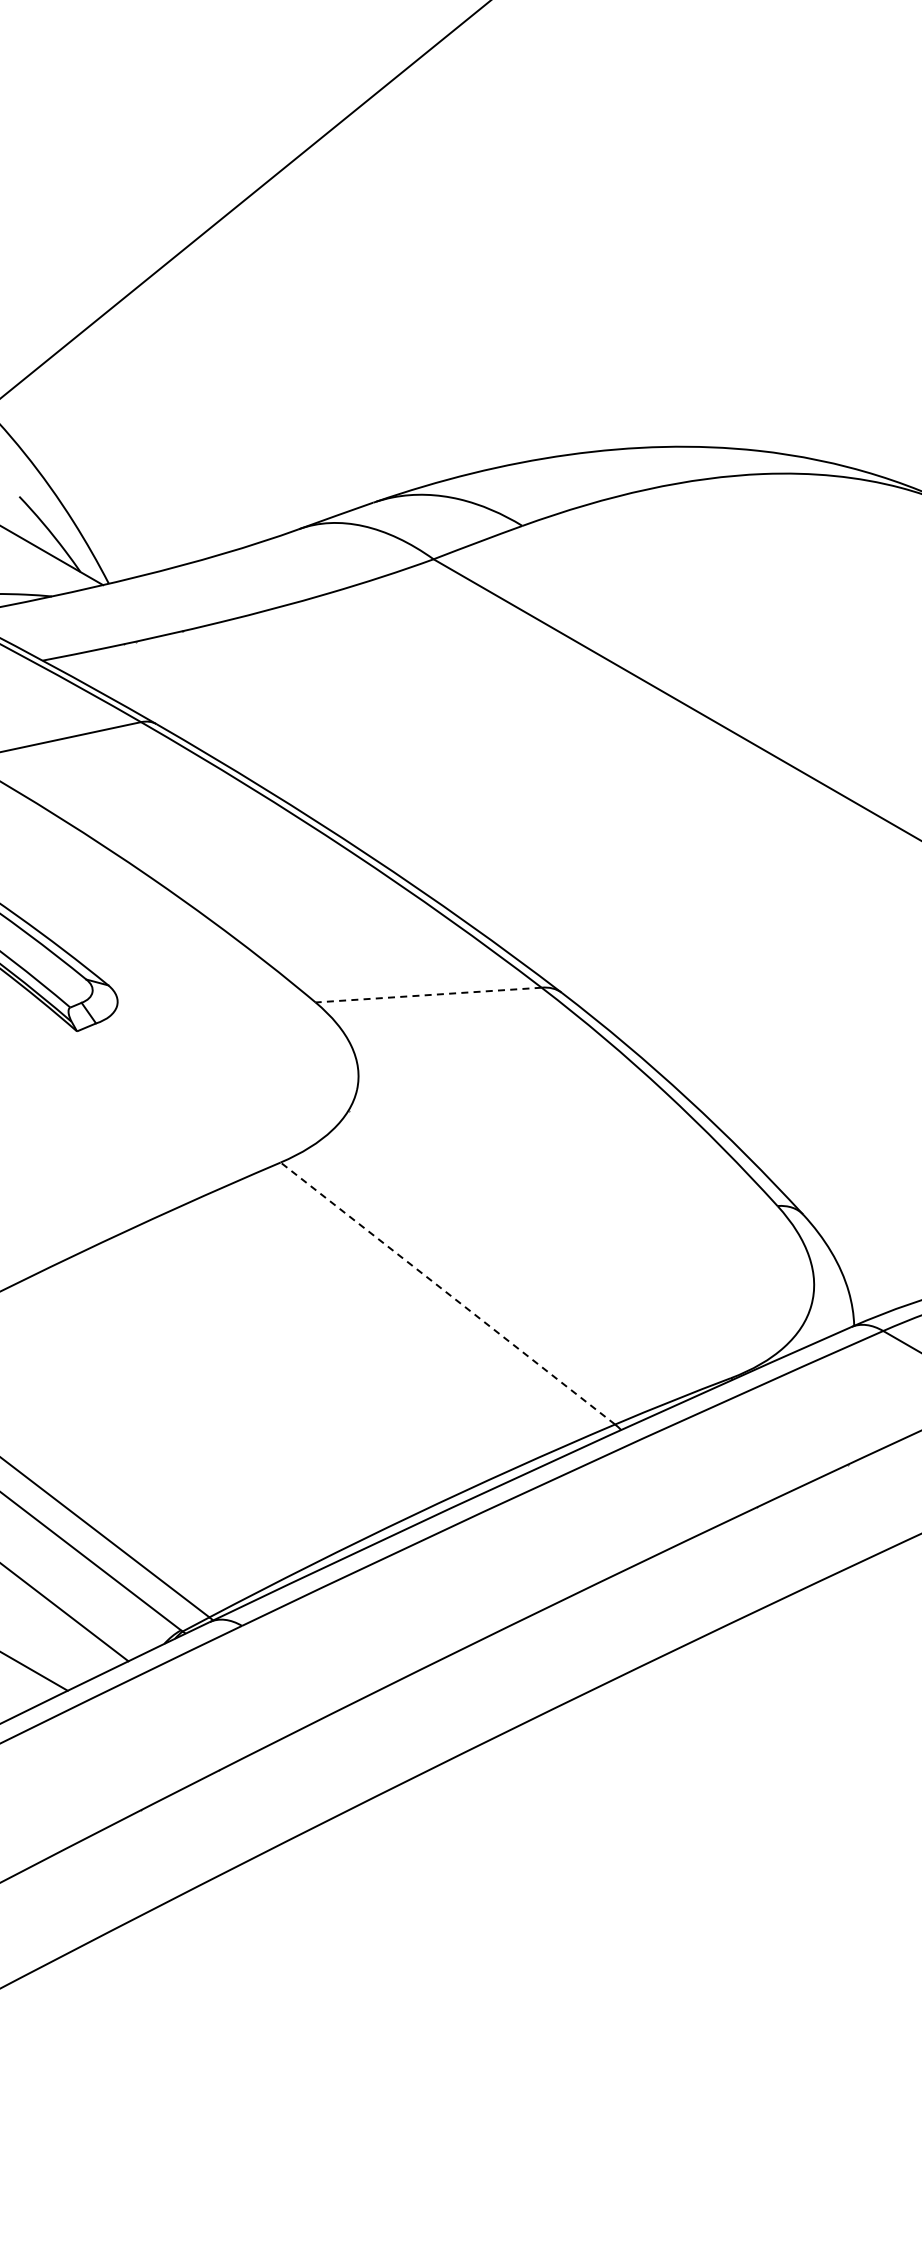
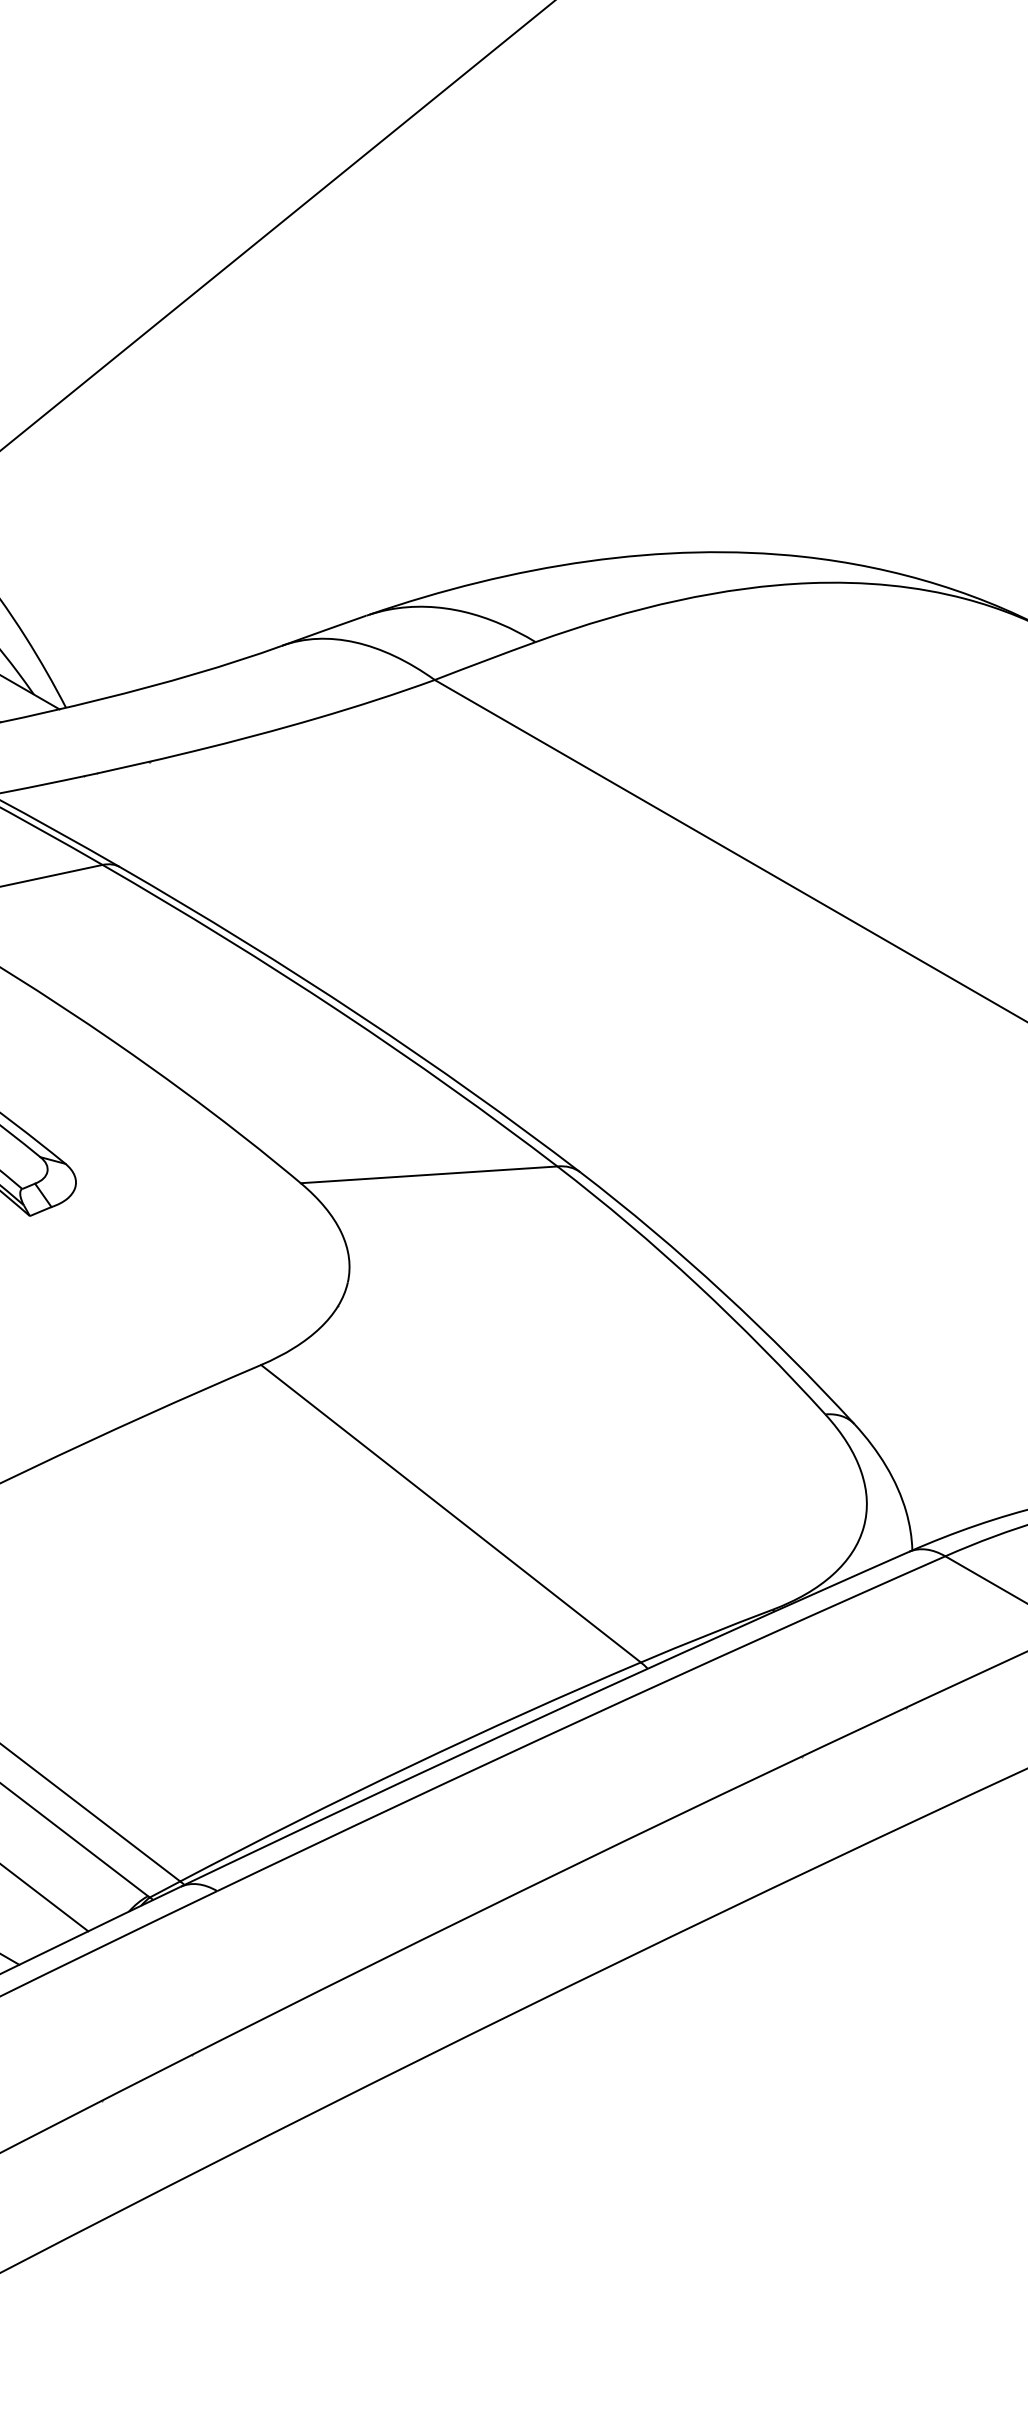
line: (428, 995) -> (428, 1175), dashed -> solid
line: (447, 1293) -> (450, 1513), dashed -> solid

